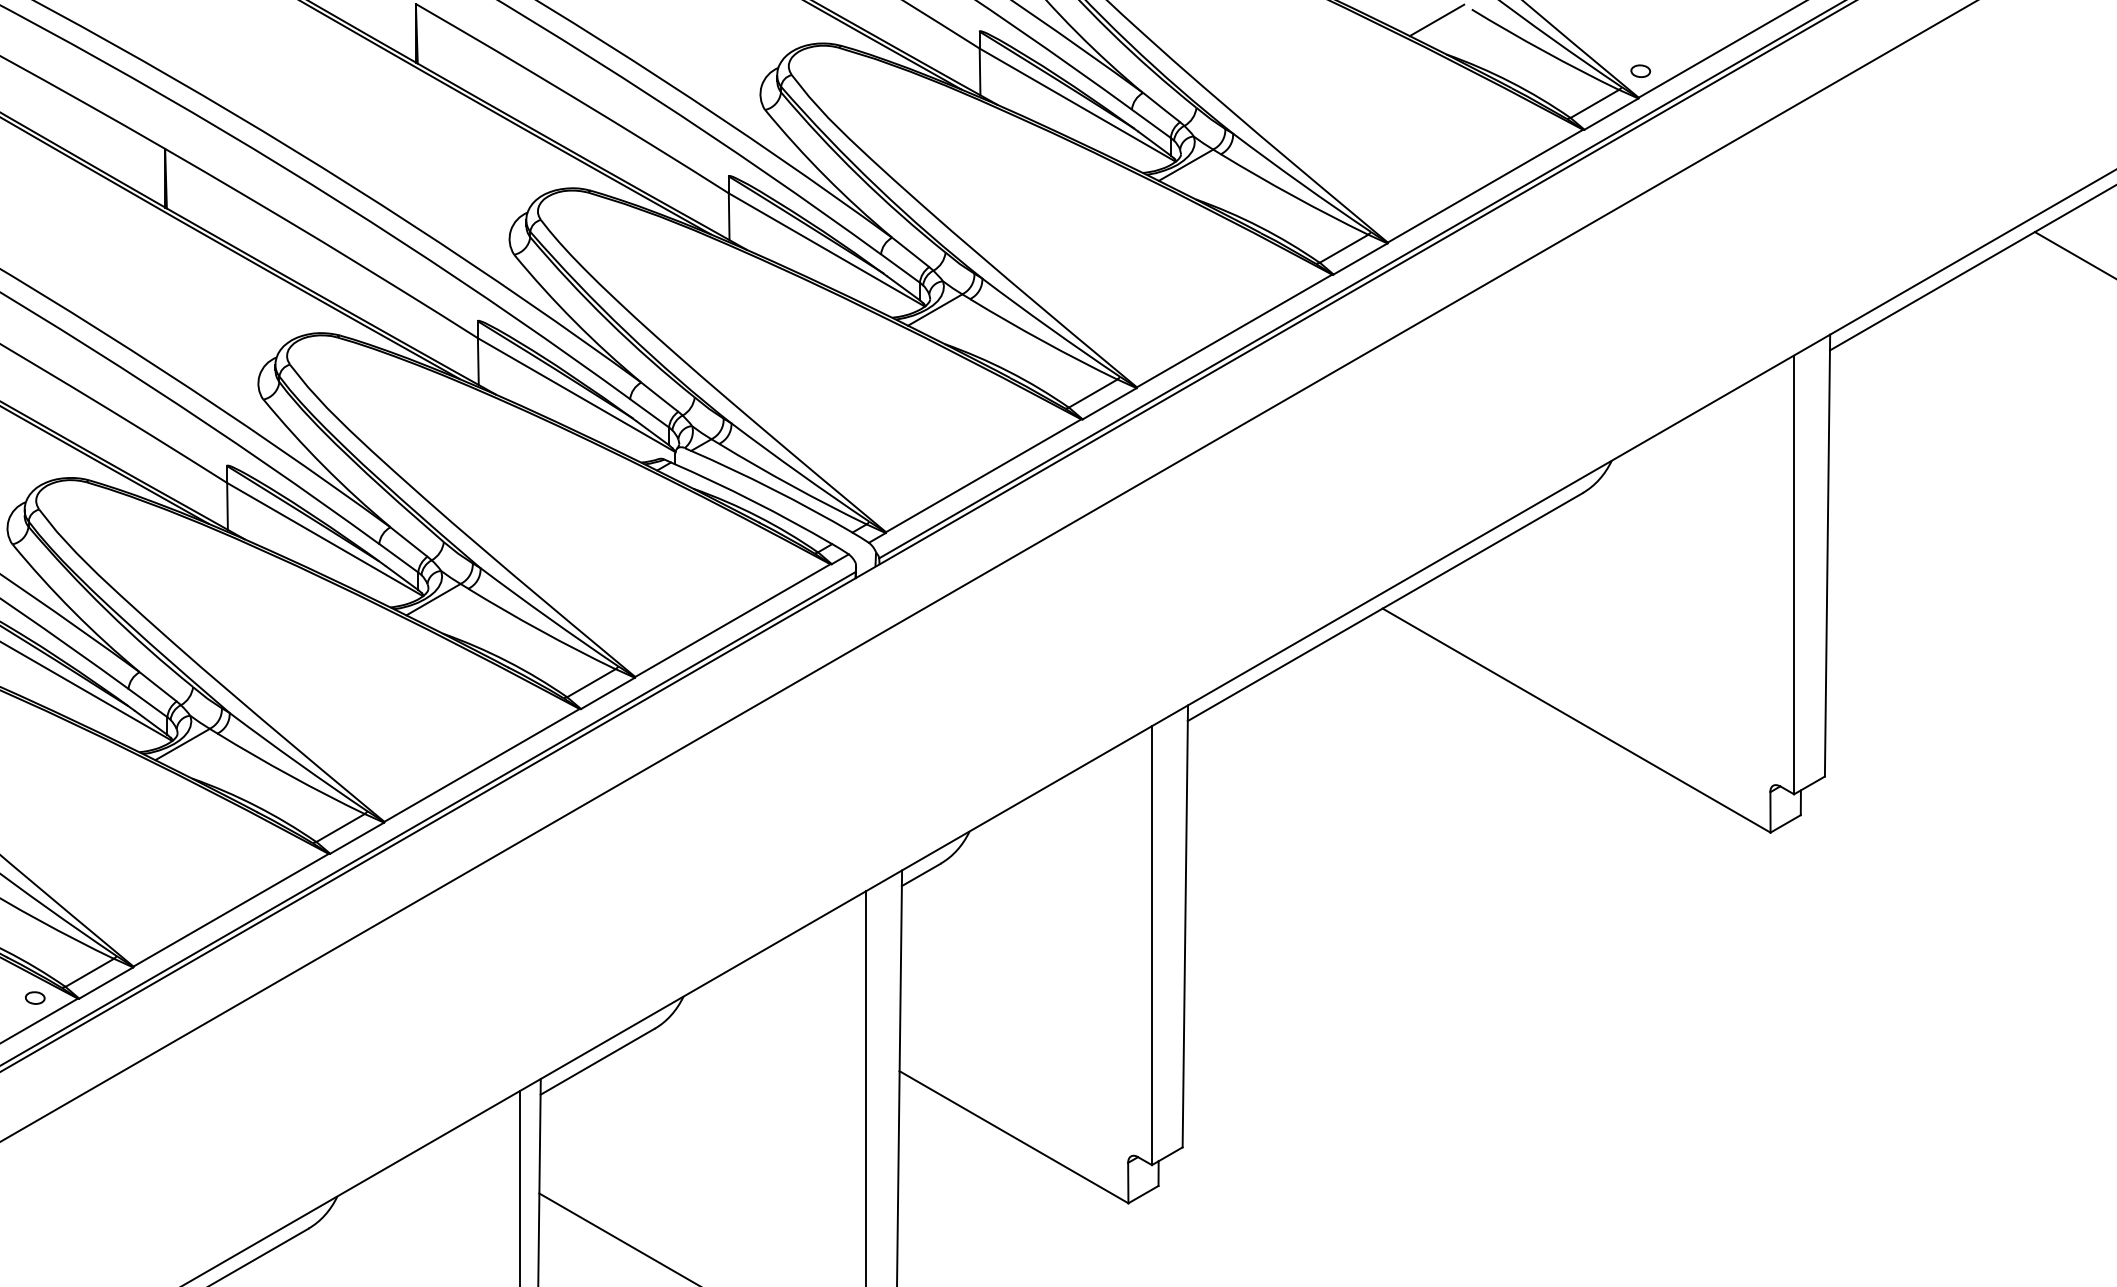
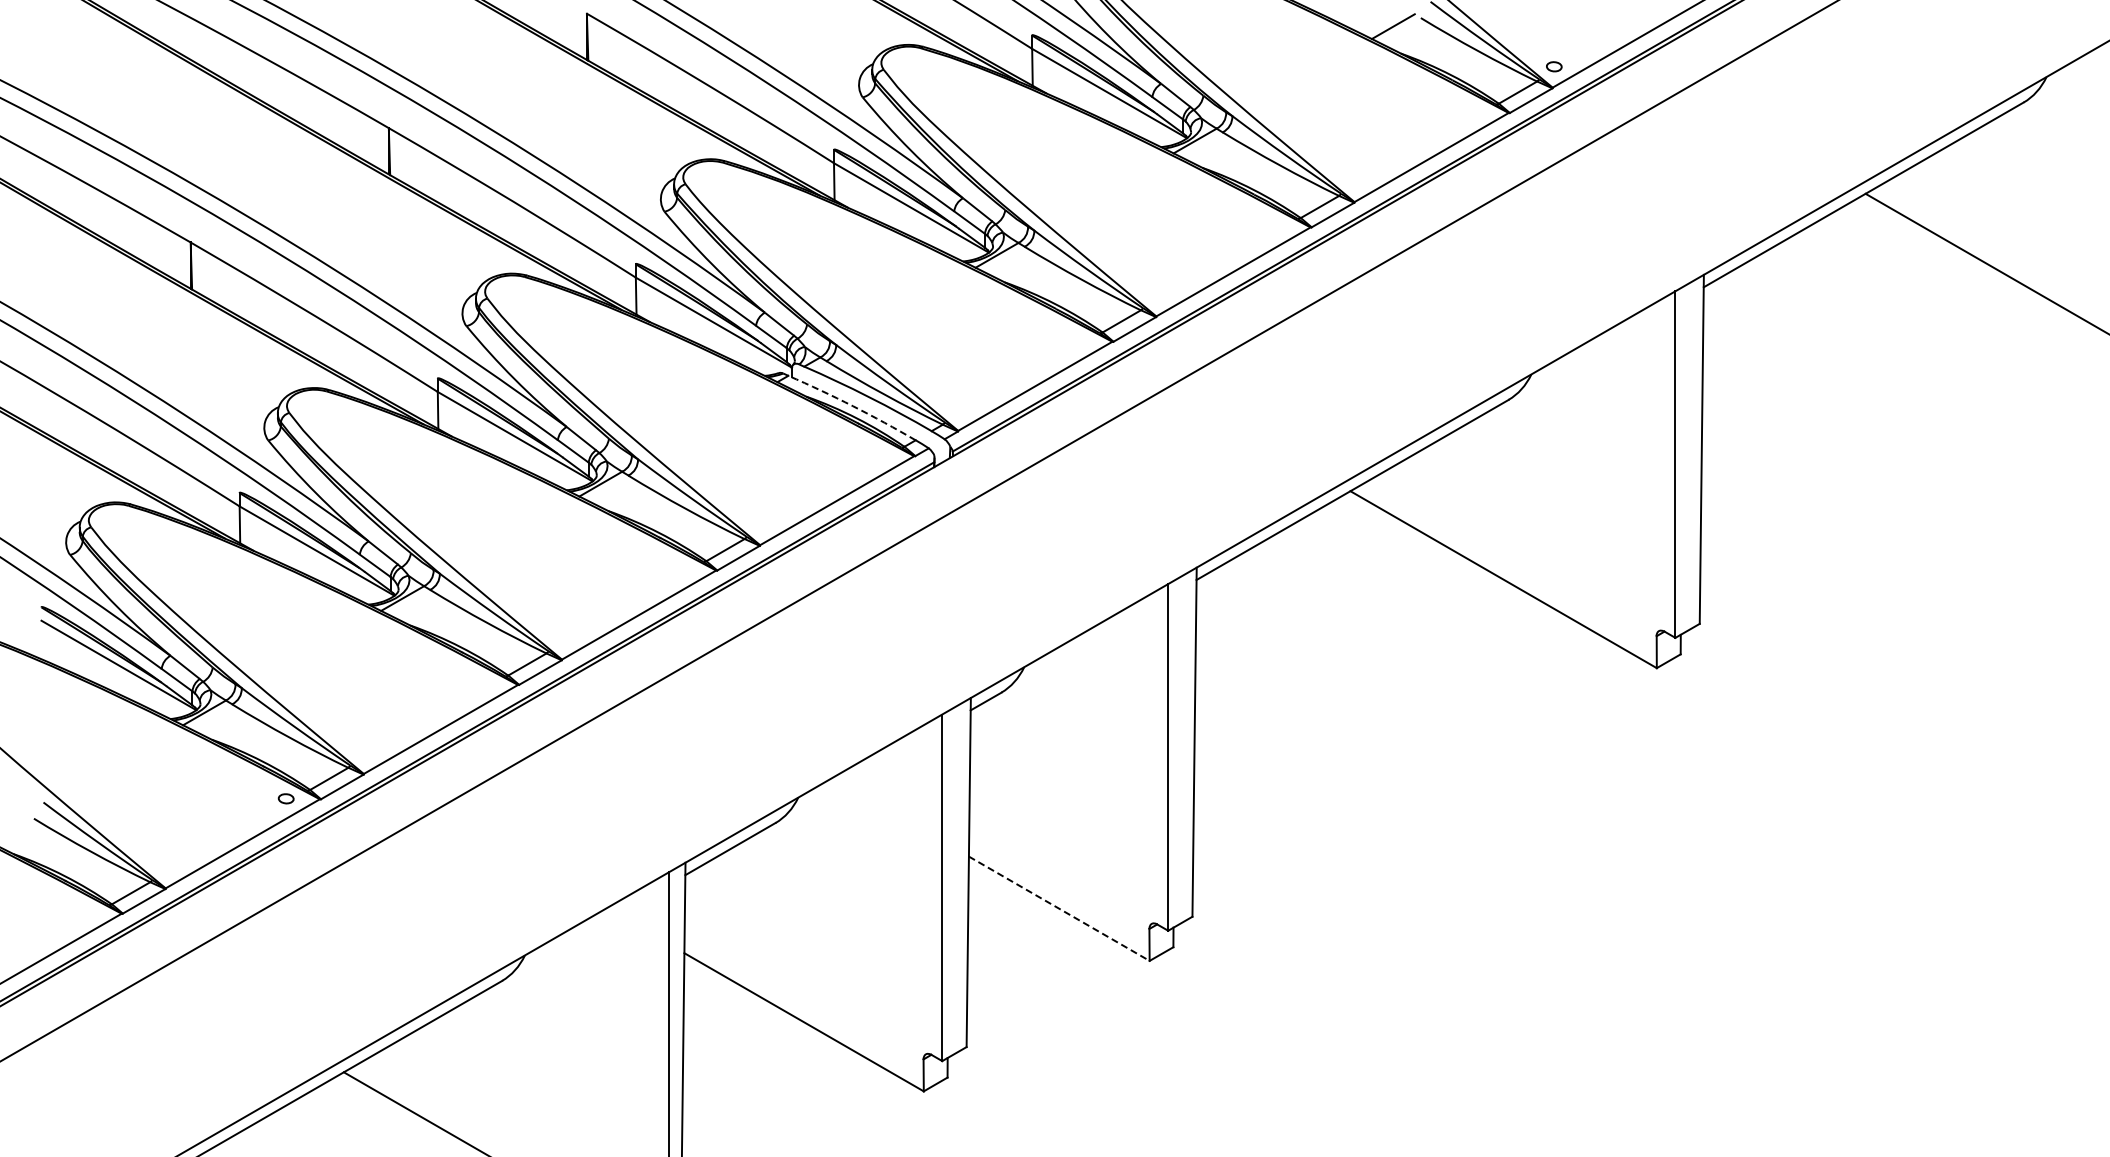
arc: (753, 501) -> (853, 406), solid -> dashed
line: (1014, 1136) -> (1059, 908), solid -> dashed

